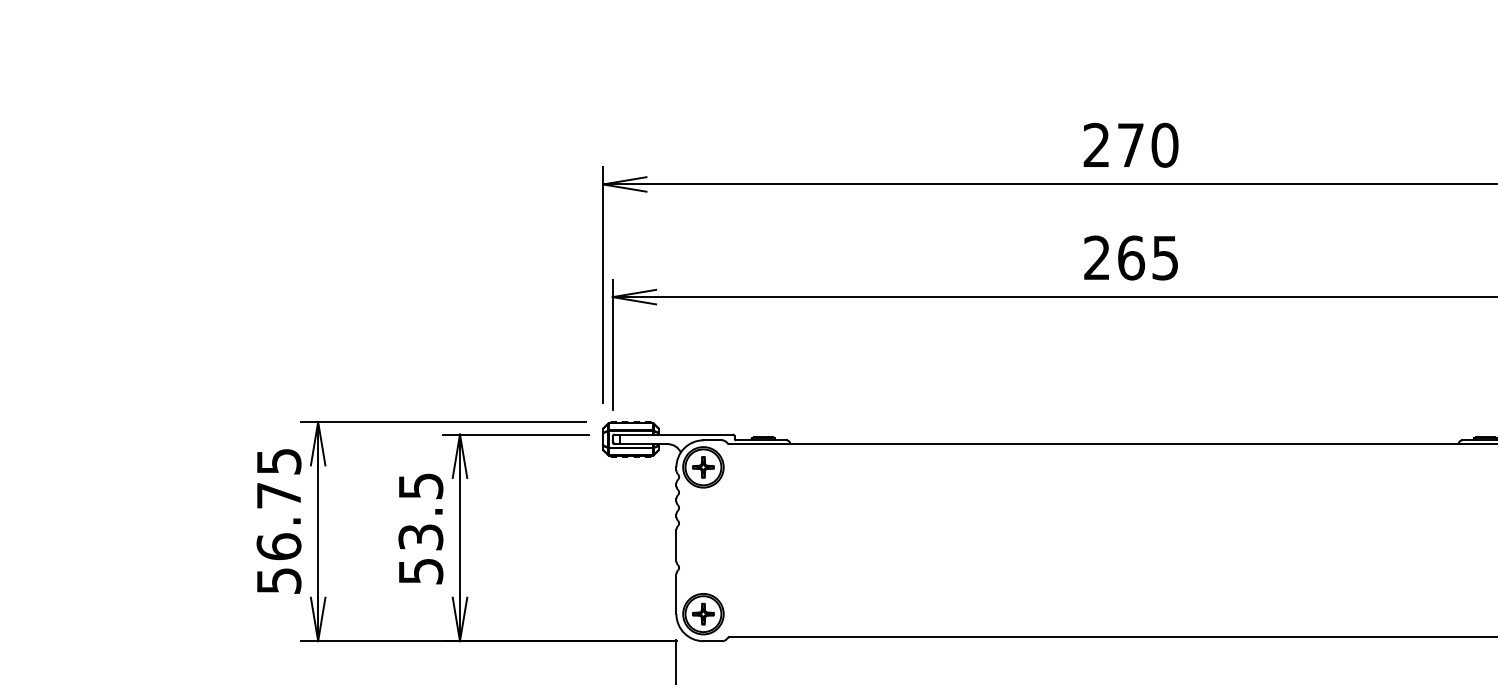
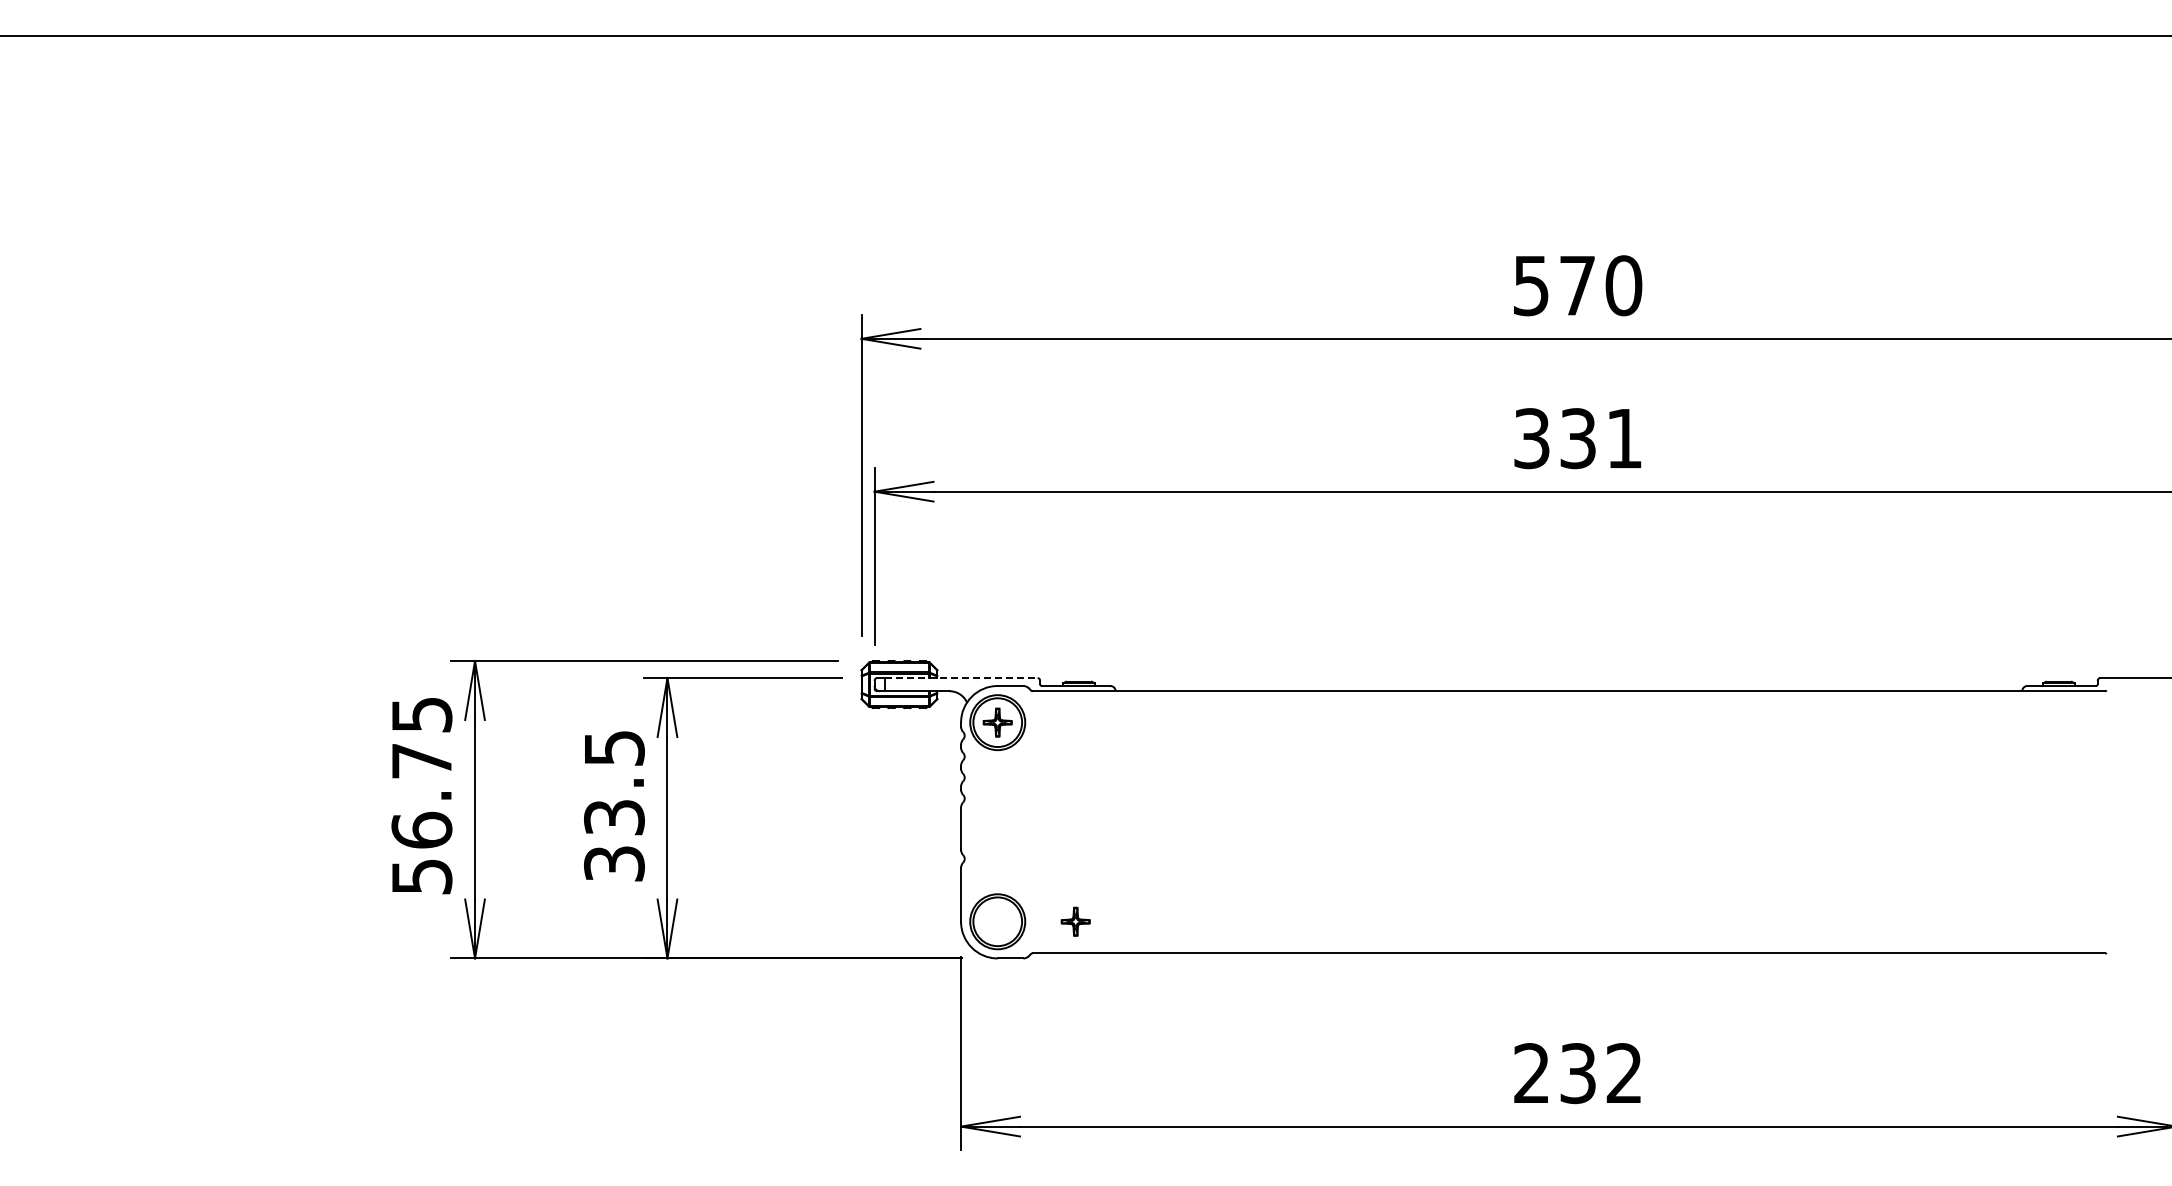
text: (1096, 145) -> (1530, 285), 270 -> 570
text: (1130, 257) -> (1577, 438), 265 -> 331
line: (676, 434) -> (961, 678), solid -> dashed
text: (420, 571) -> (614, 863), 53.5 -> 33.5
part: (703, 613) -> (1075, 921), moved

